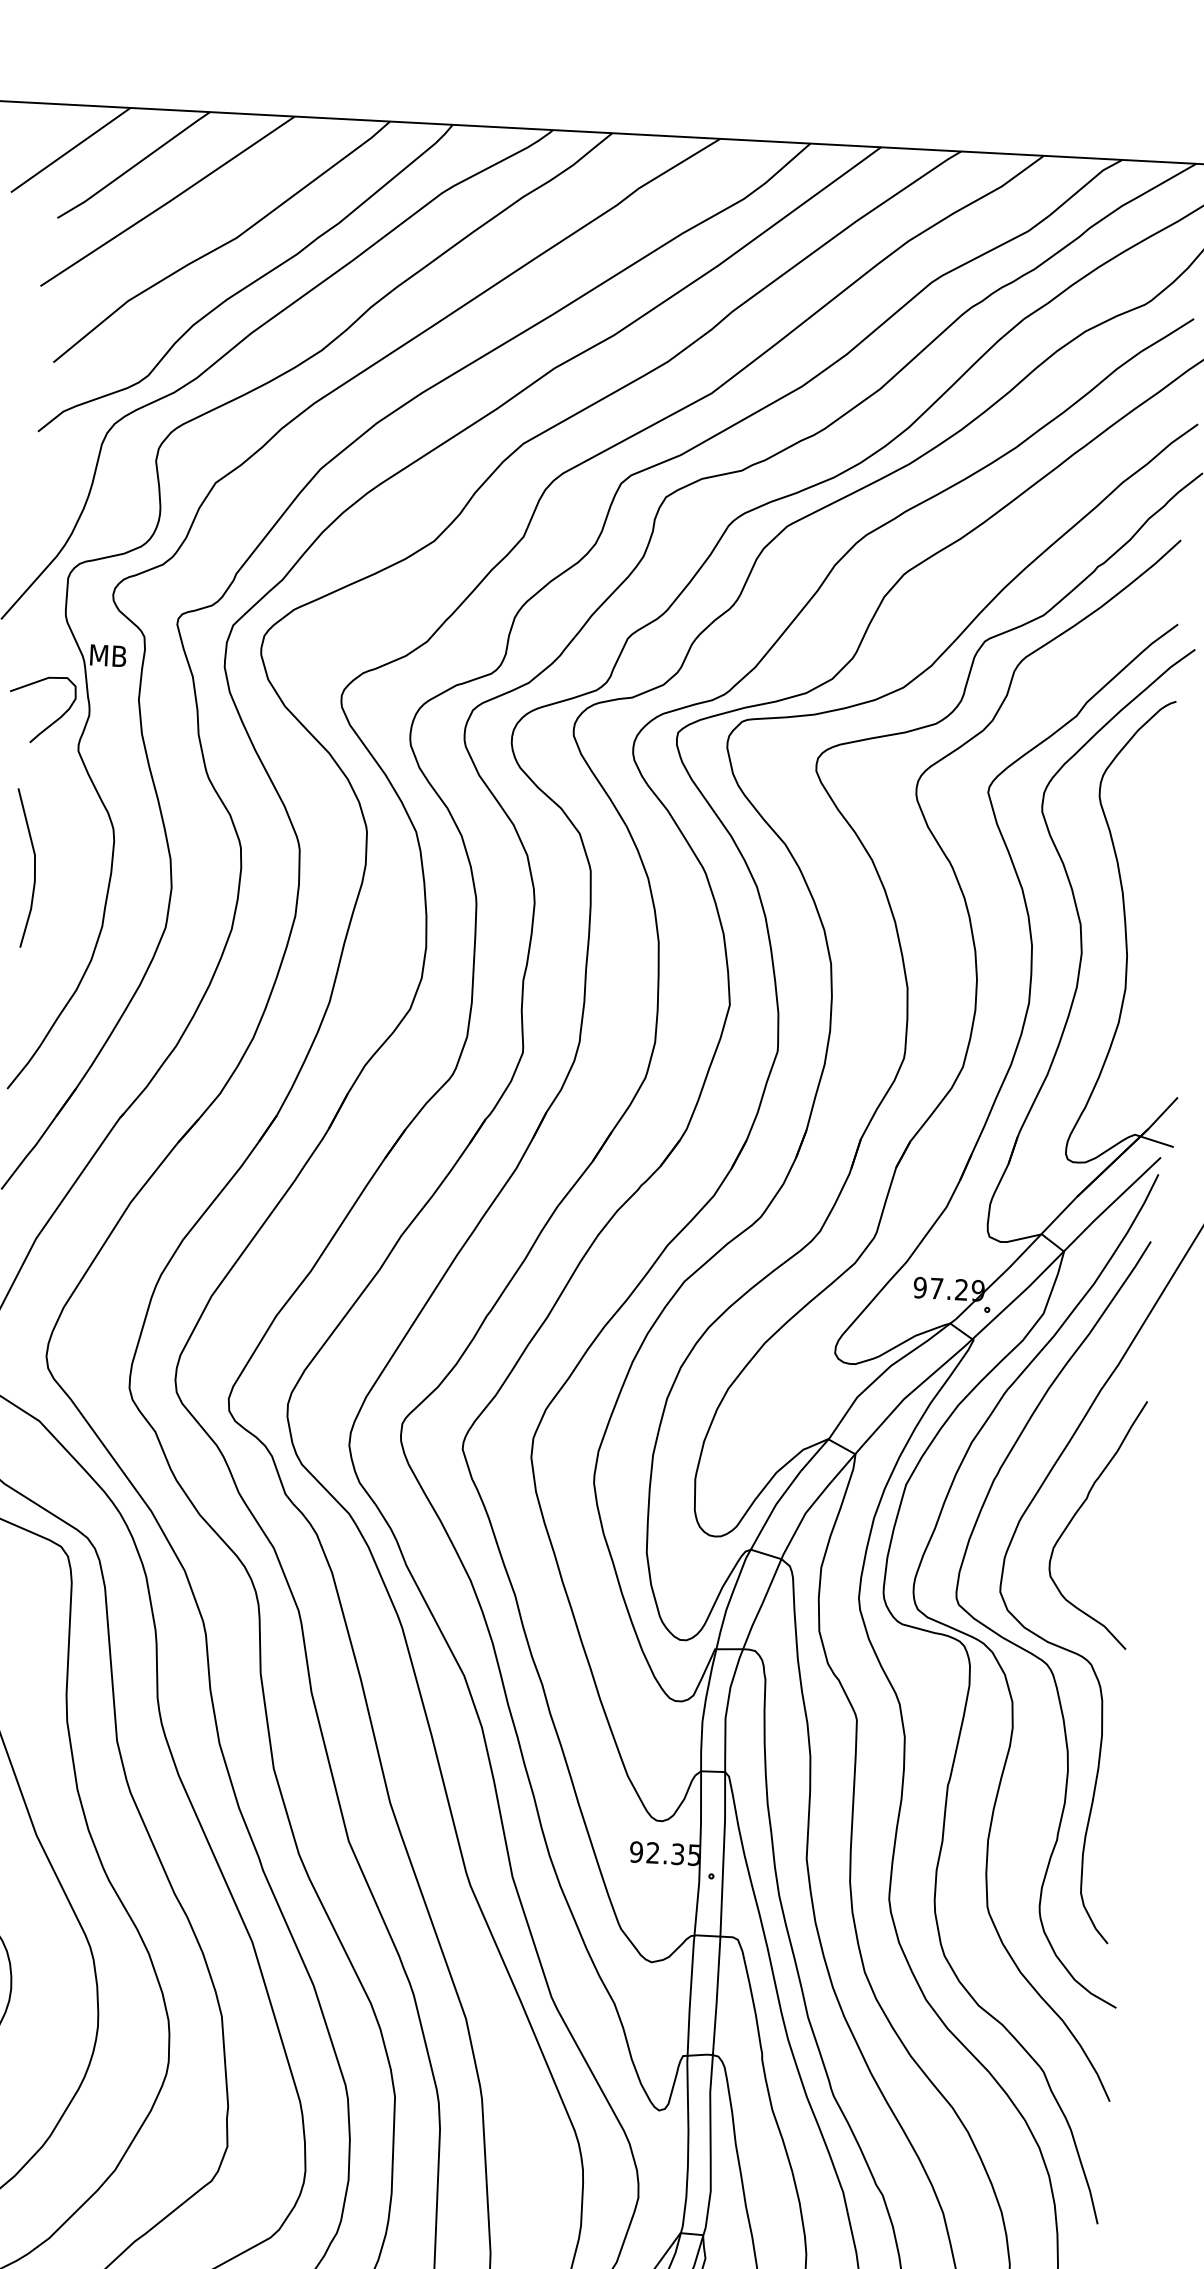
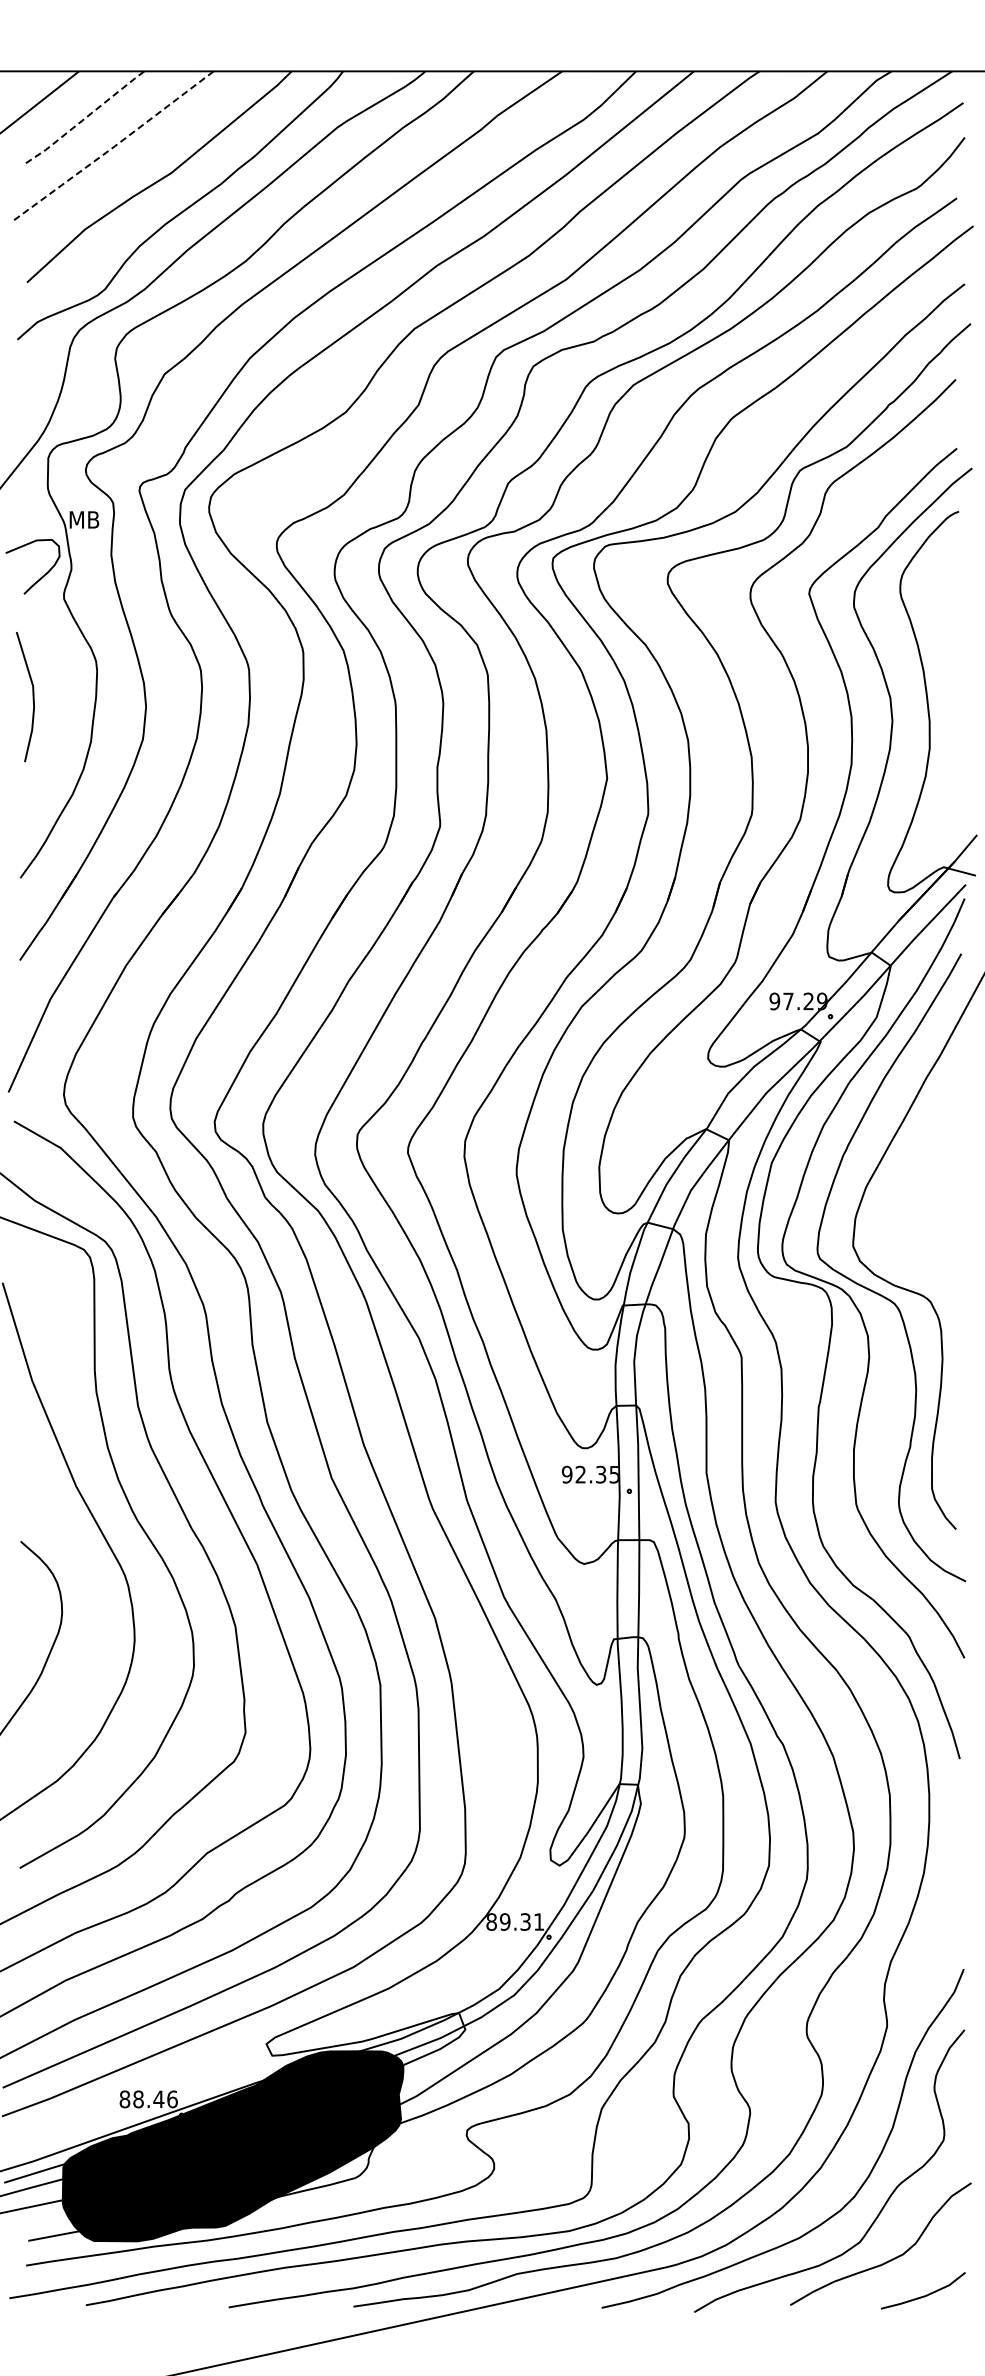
line: (134, 165) -> (84, 118), solid -> dashed
line: (168, 201) -> (114, 146), solid -> dashed
curve: (1078, 1512) -> (913, 1178), removed

